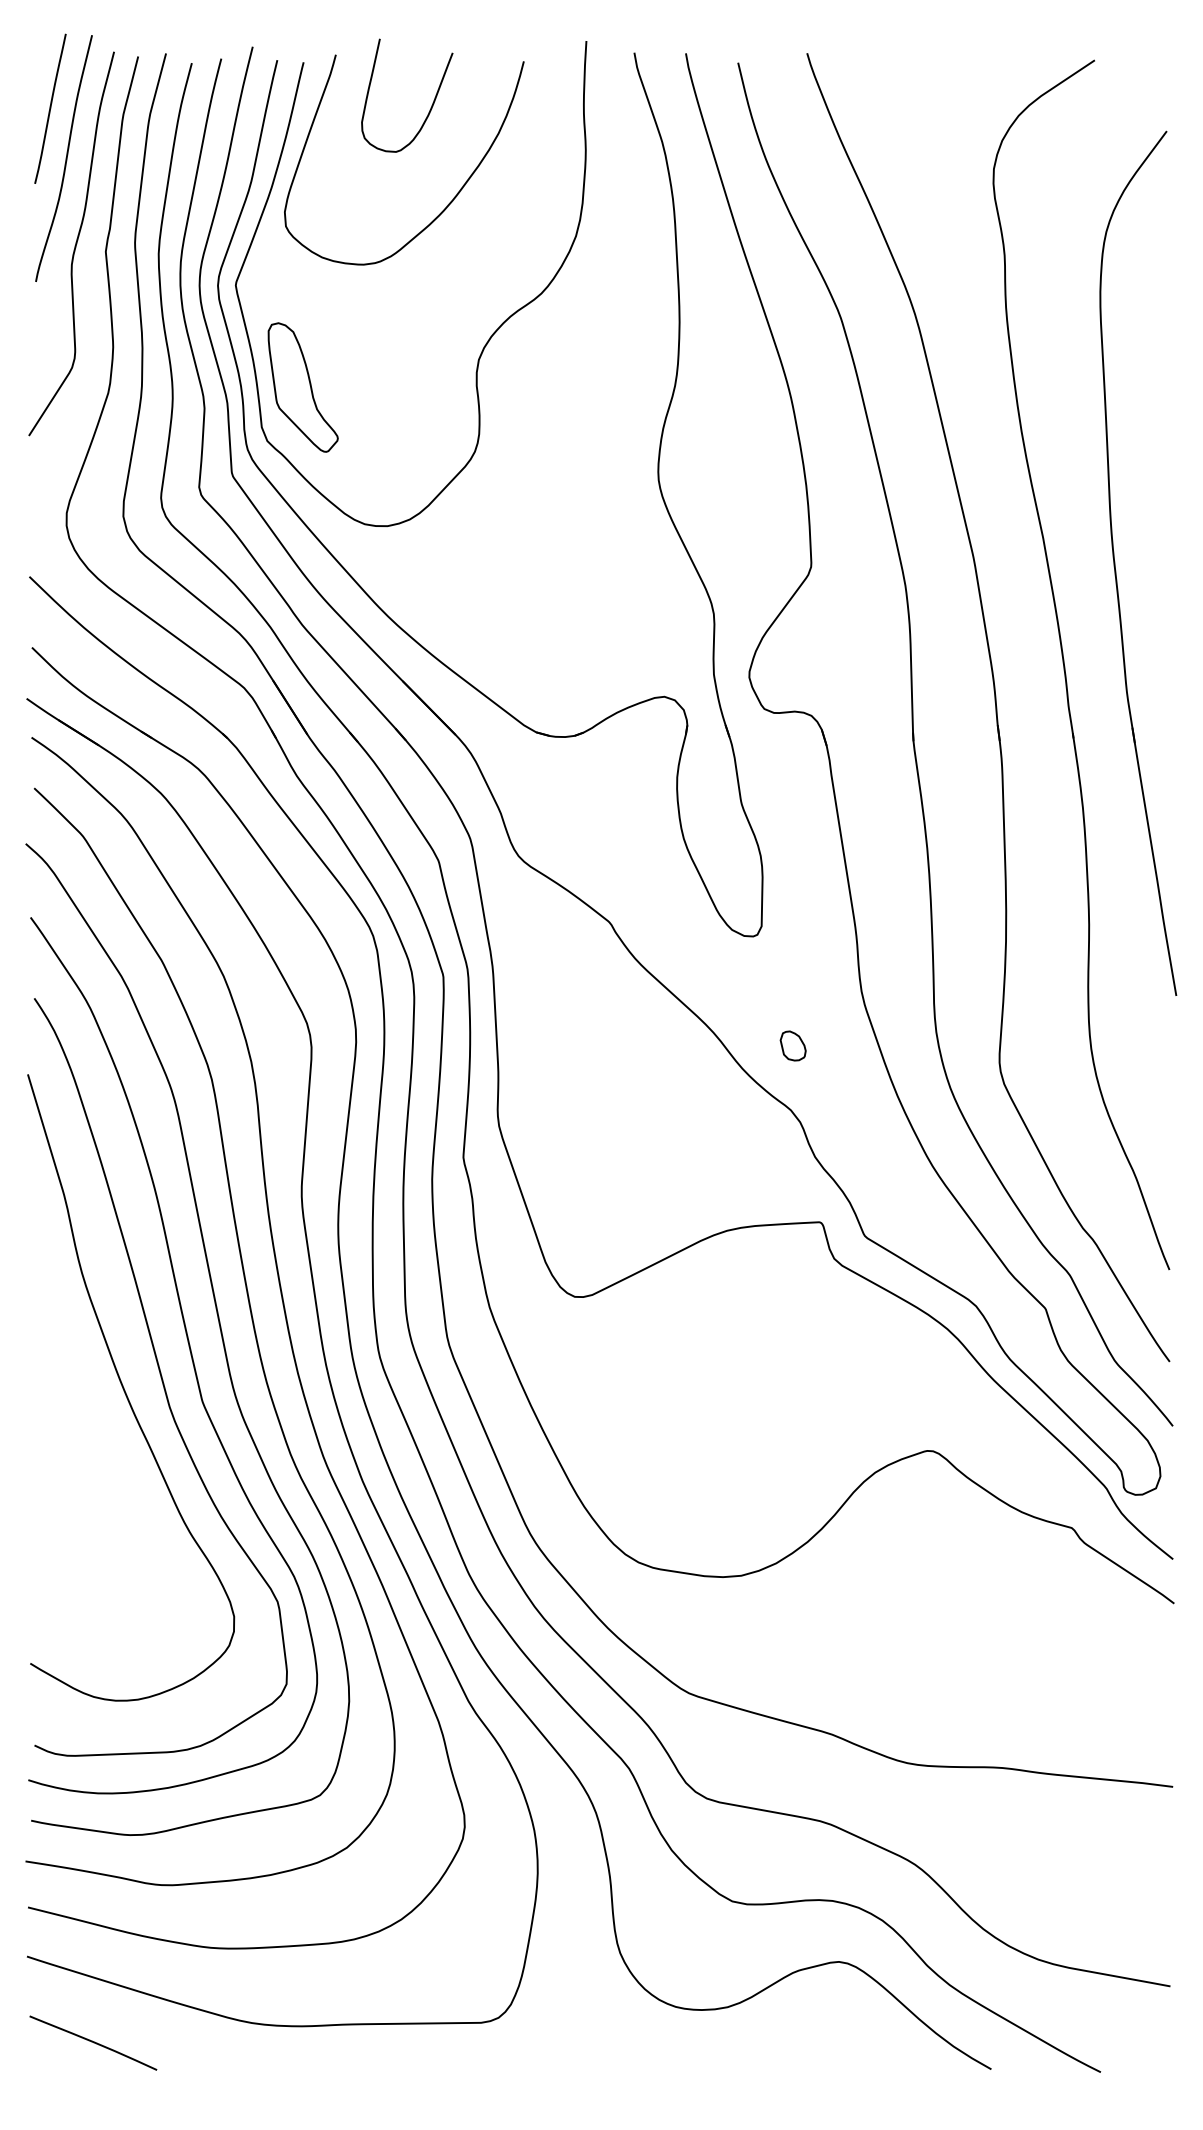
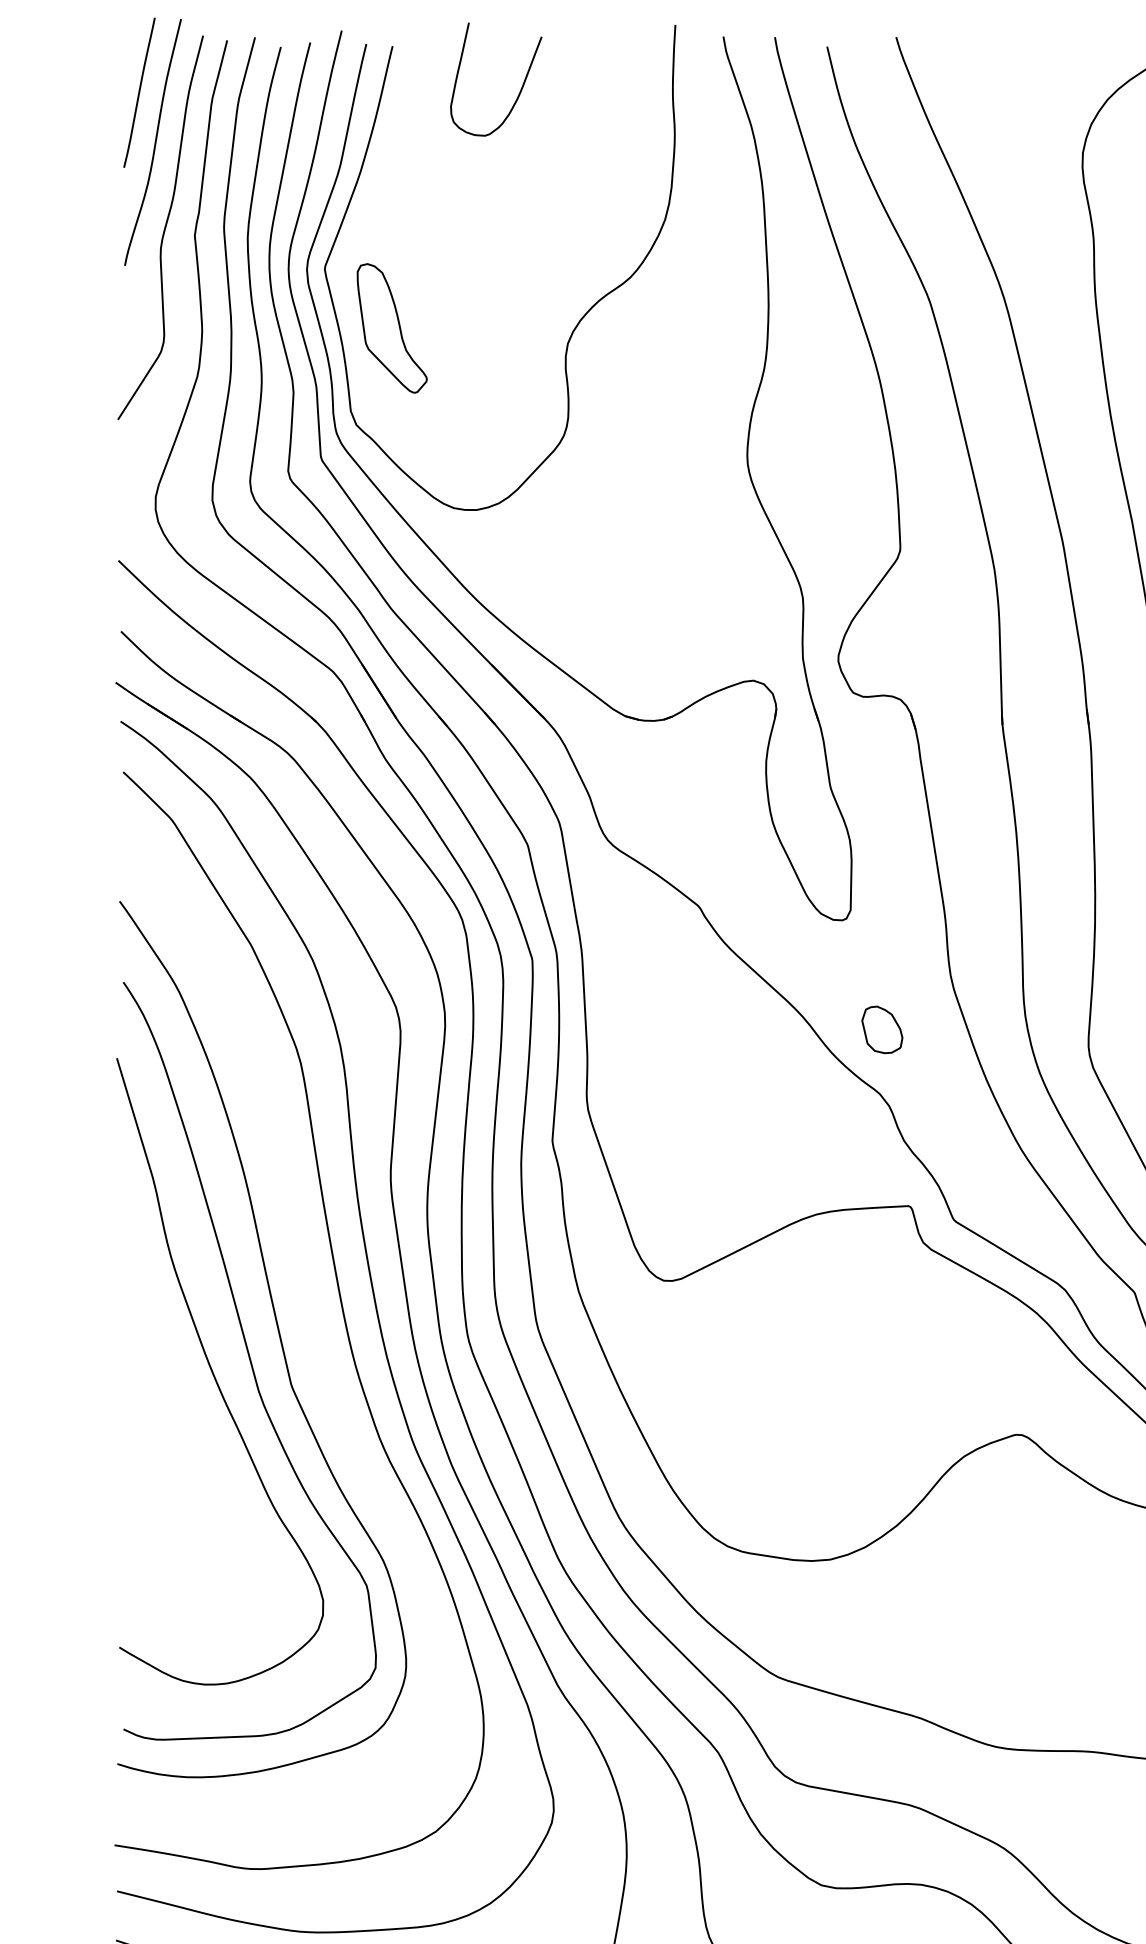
curve: (453, 197) -> (542, 181), removed
part: (302, 387) -> (391, 328), moved
part: (792, 1045) -> (881, 1029), size x1.6
curve: (220, 1333) -> (309, 1317), removed

